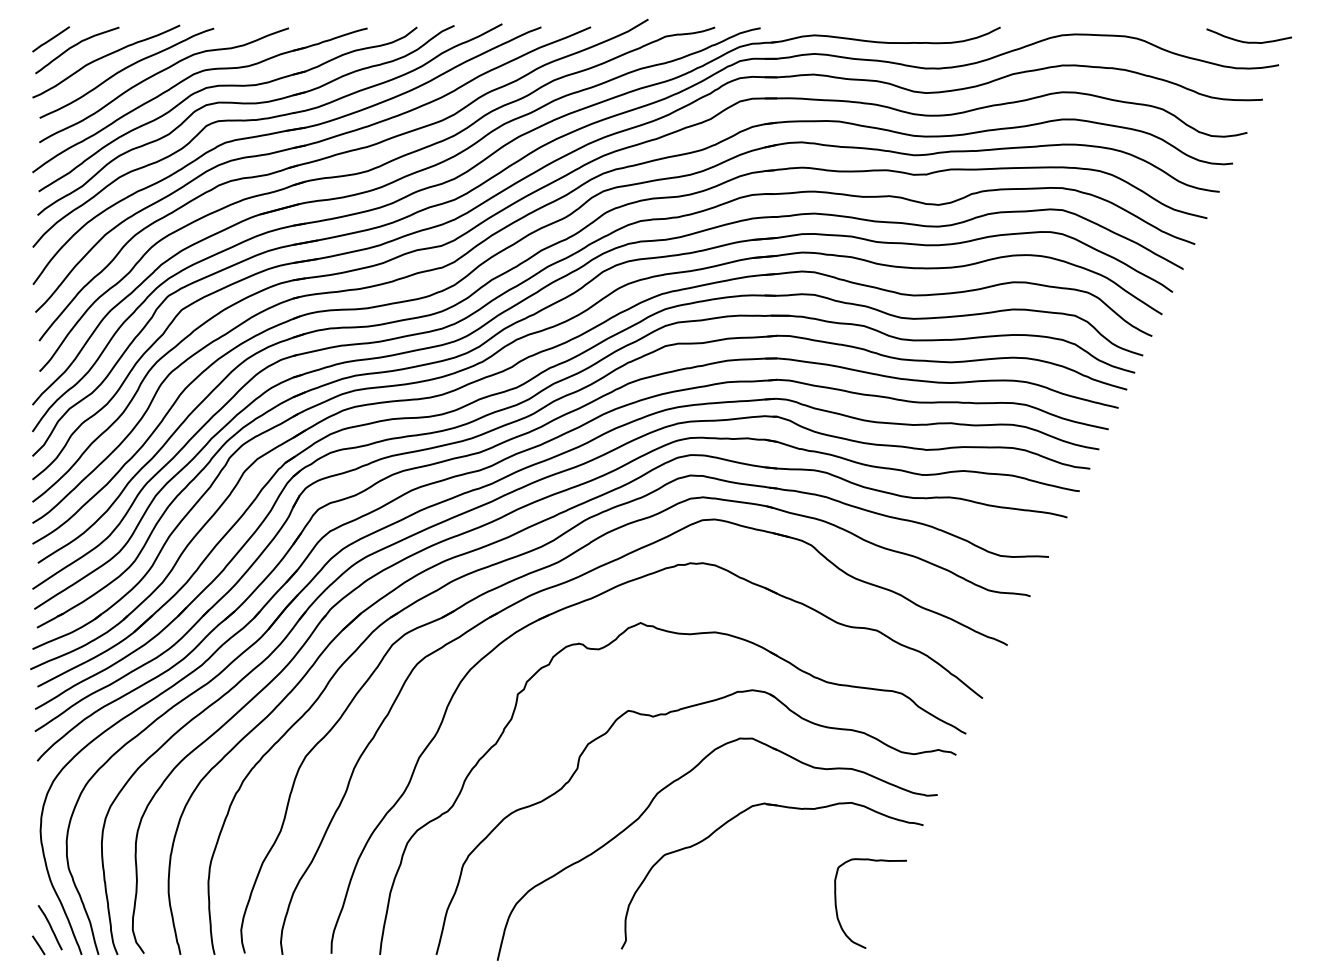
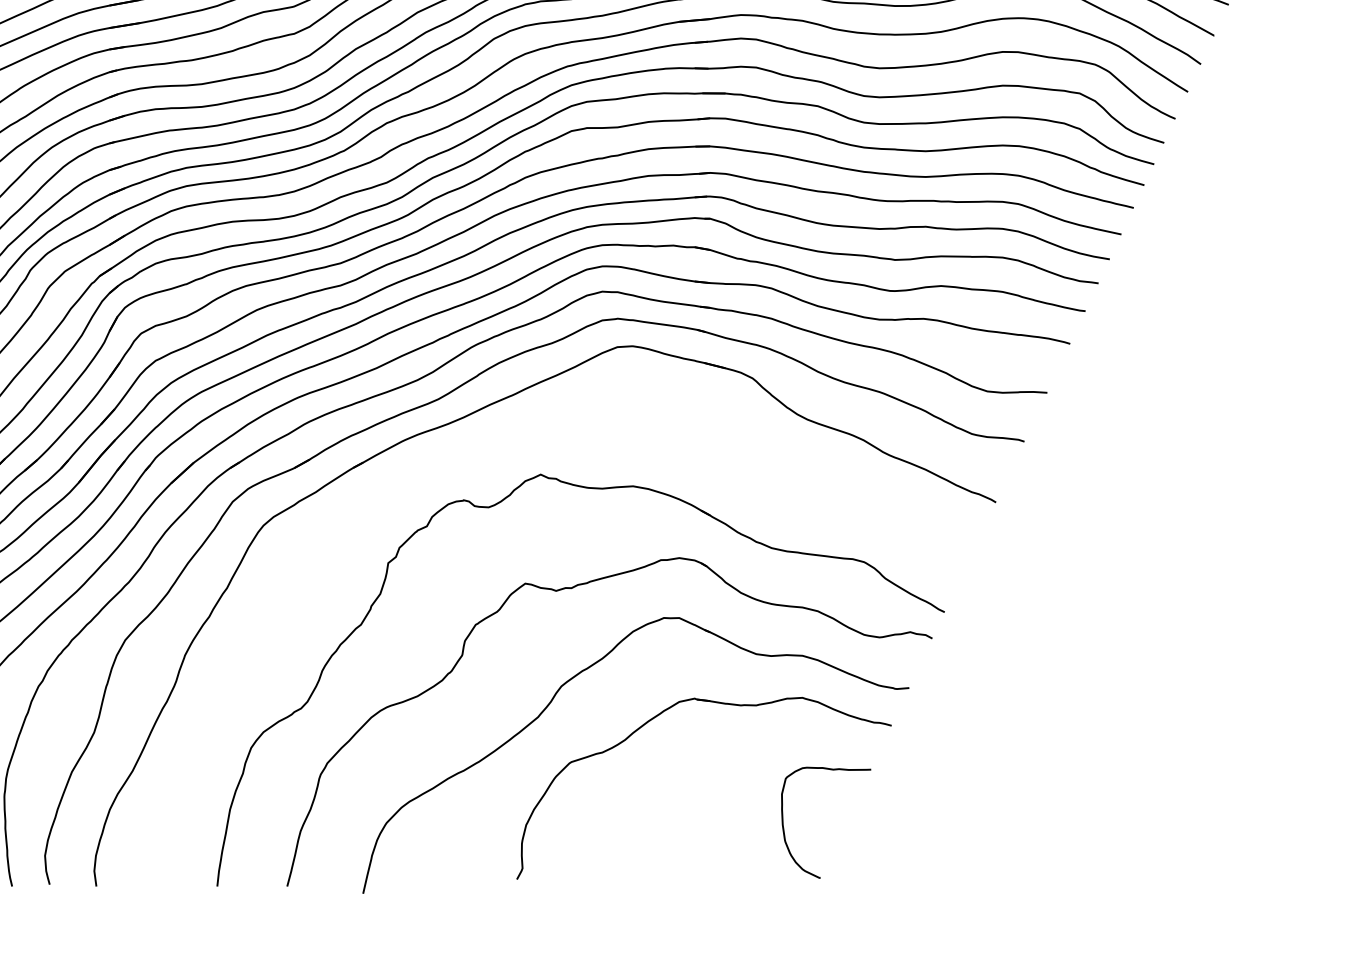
part: (594, 598) -> (483, 444), removed

